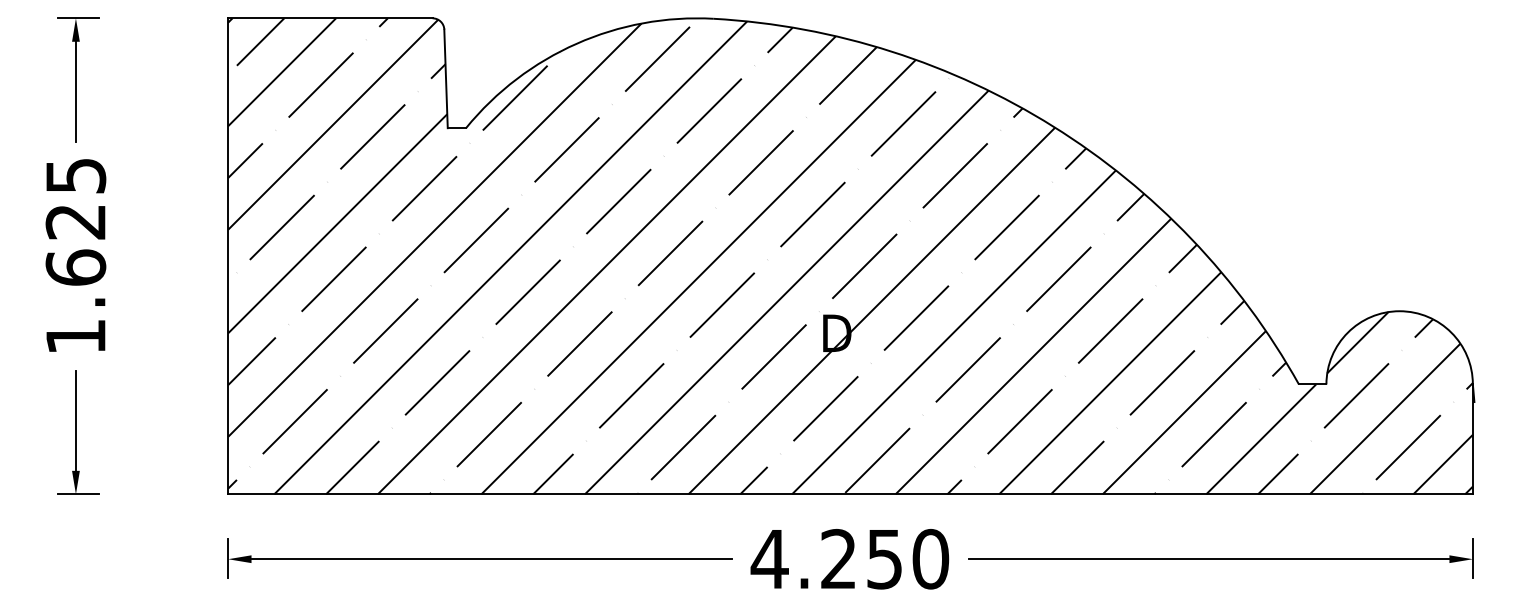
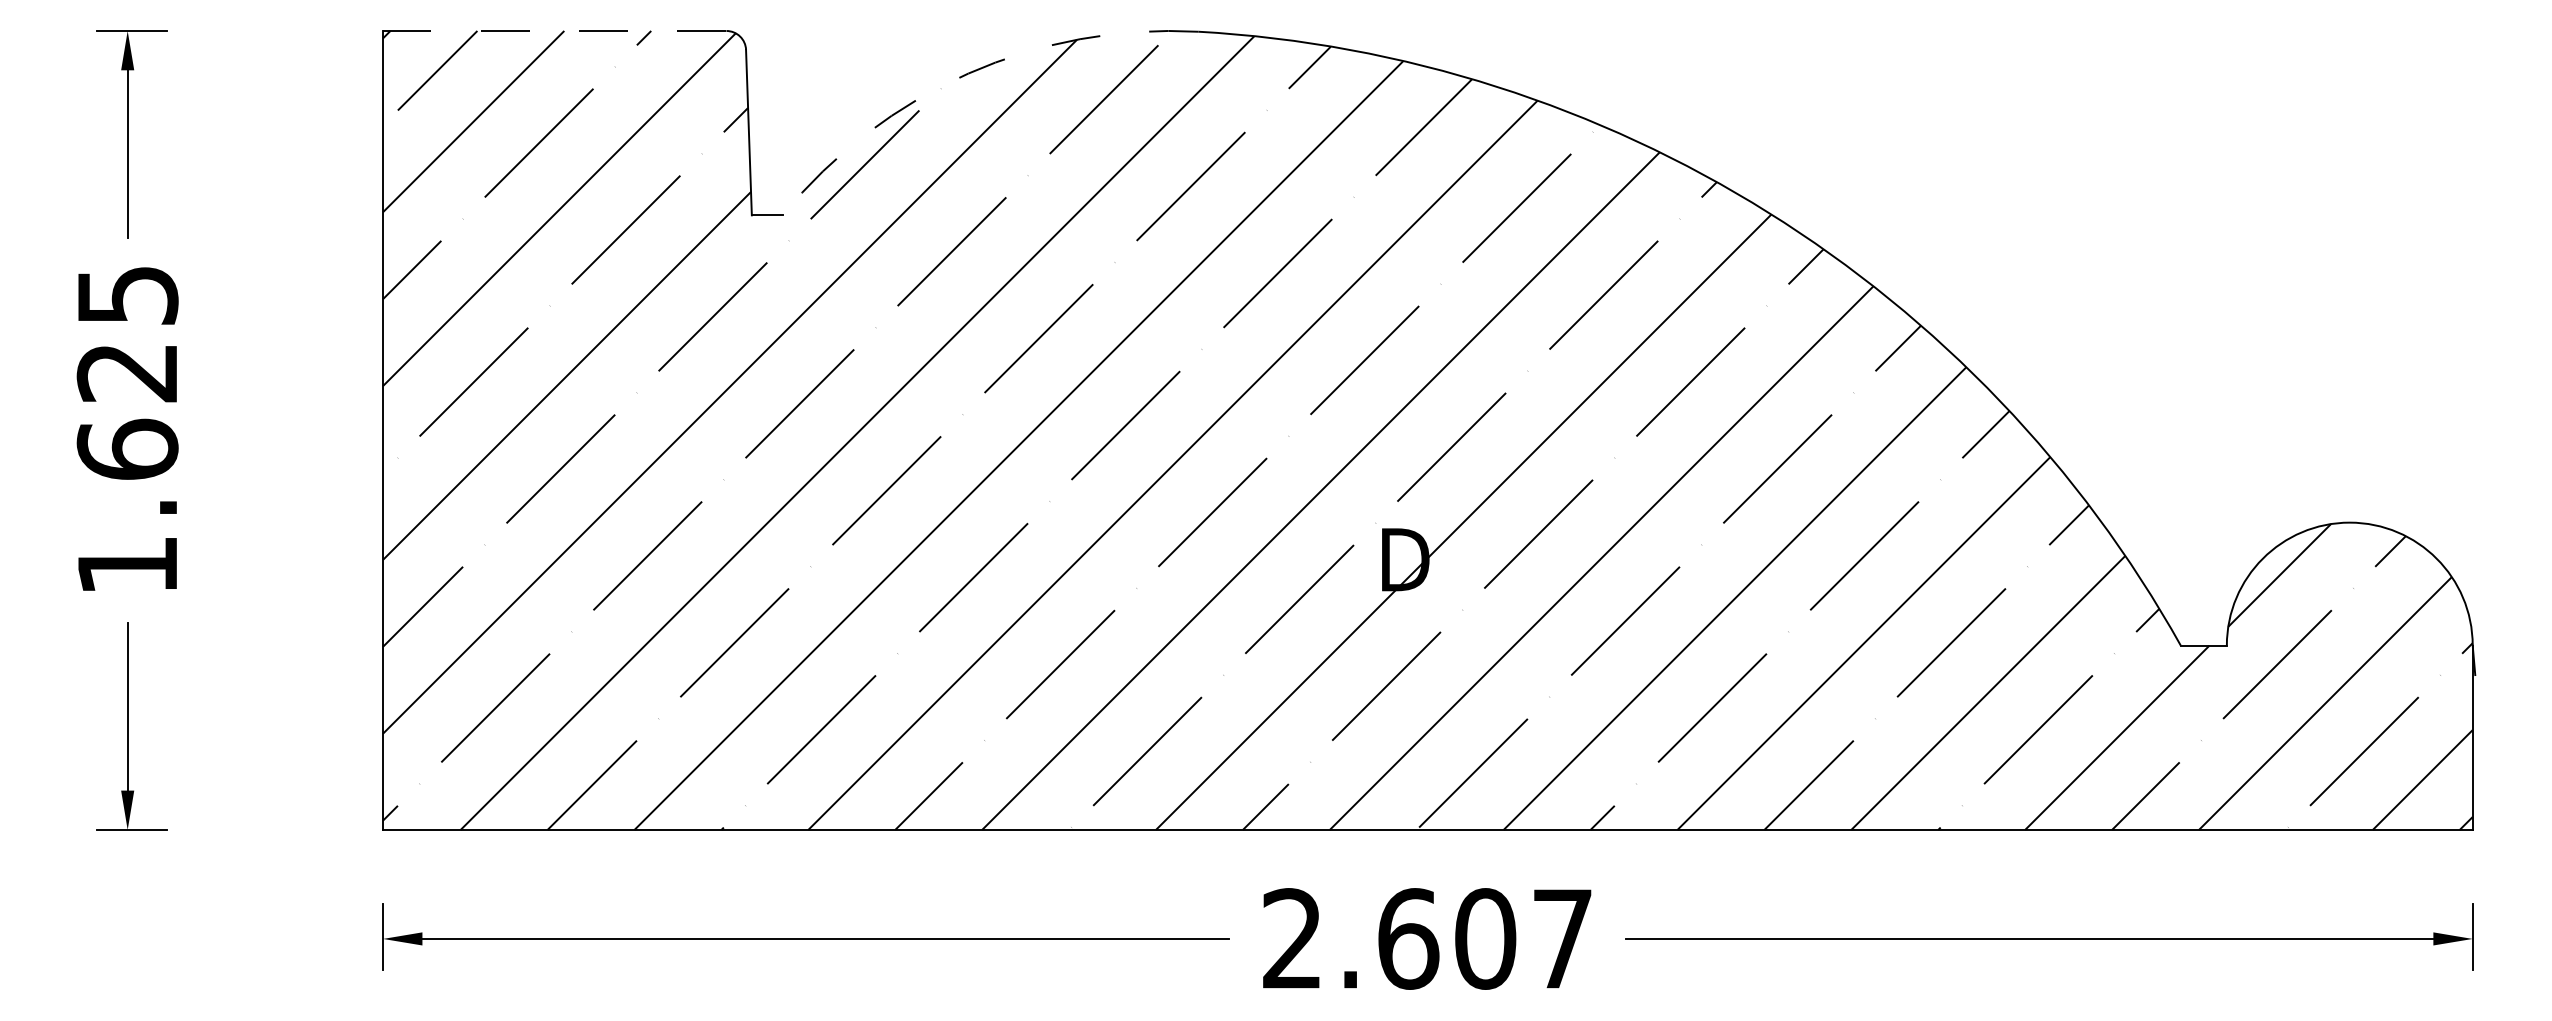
line: (329, 18) -> (553, 31), solid -> dashed
arc: (576, 43) -> (967, 73), solid -> dashed
text: (849, 558) -> (1426, 937), 4.250 -> 2.607

